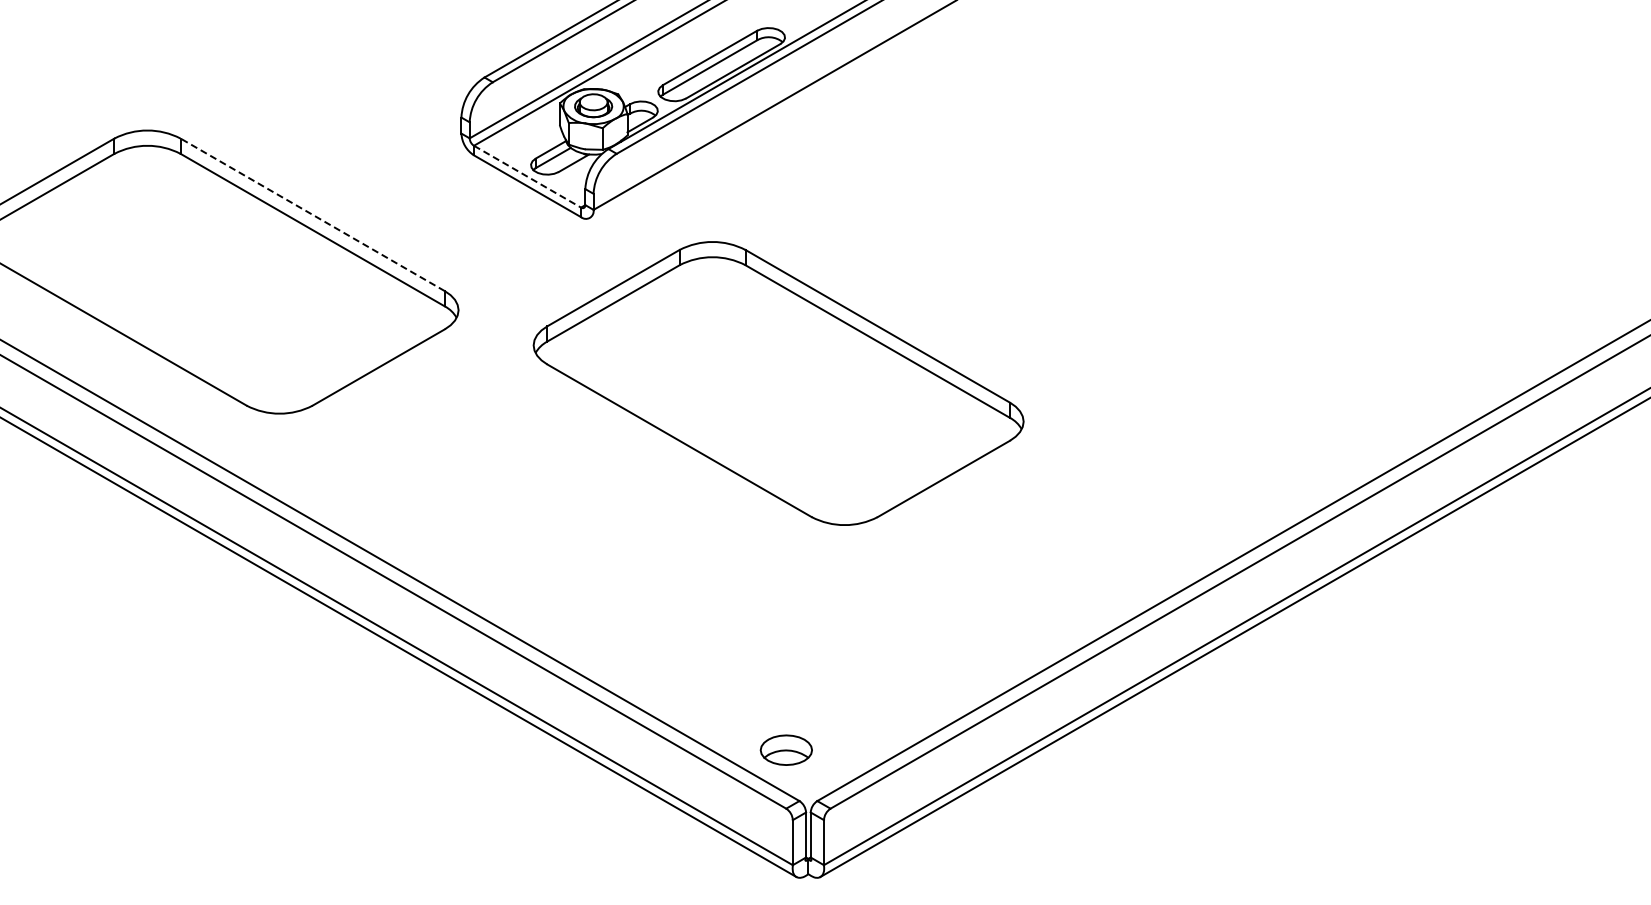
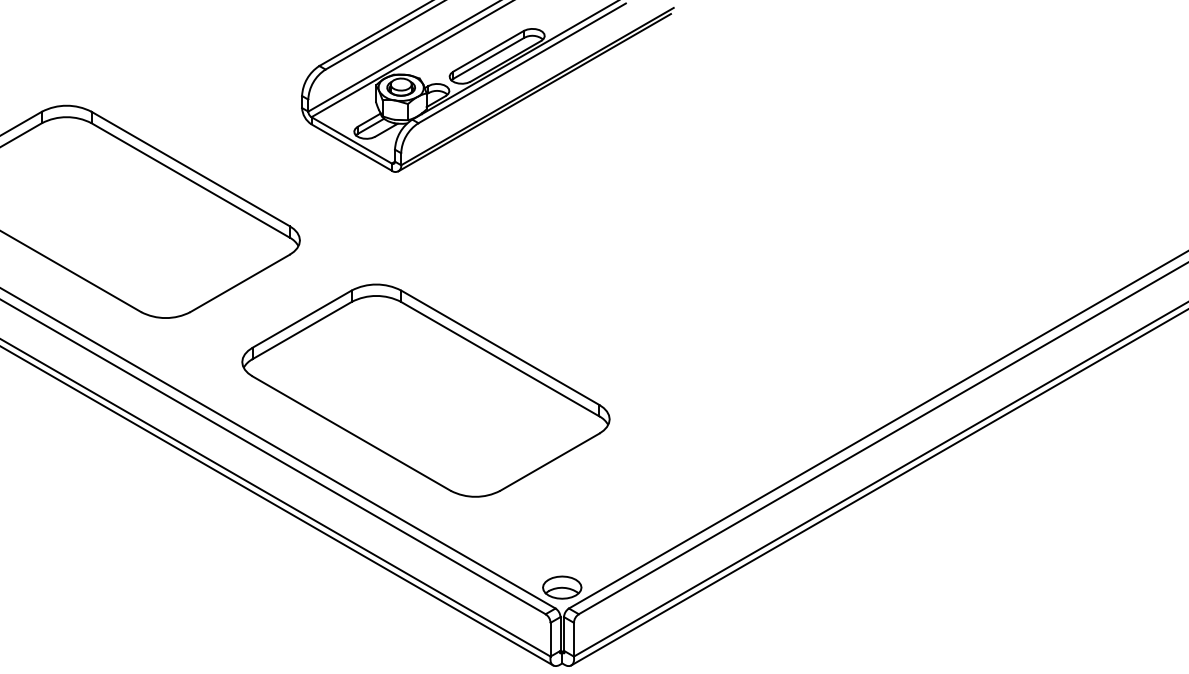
line: (771, 113) -> (534, 92), added
line: (527, 176) -> (351, 140), dashed -> solid
line: (312, 214) -> (190, 168), dashed -> solid
part: (778, 383) -> (425, 390), moved
part: (785, 749) -> (561, 587), moved

